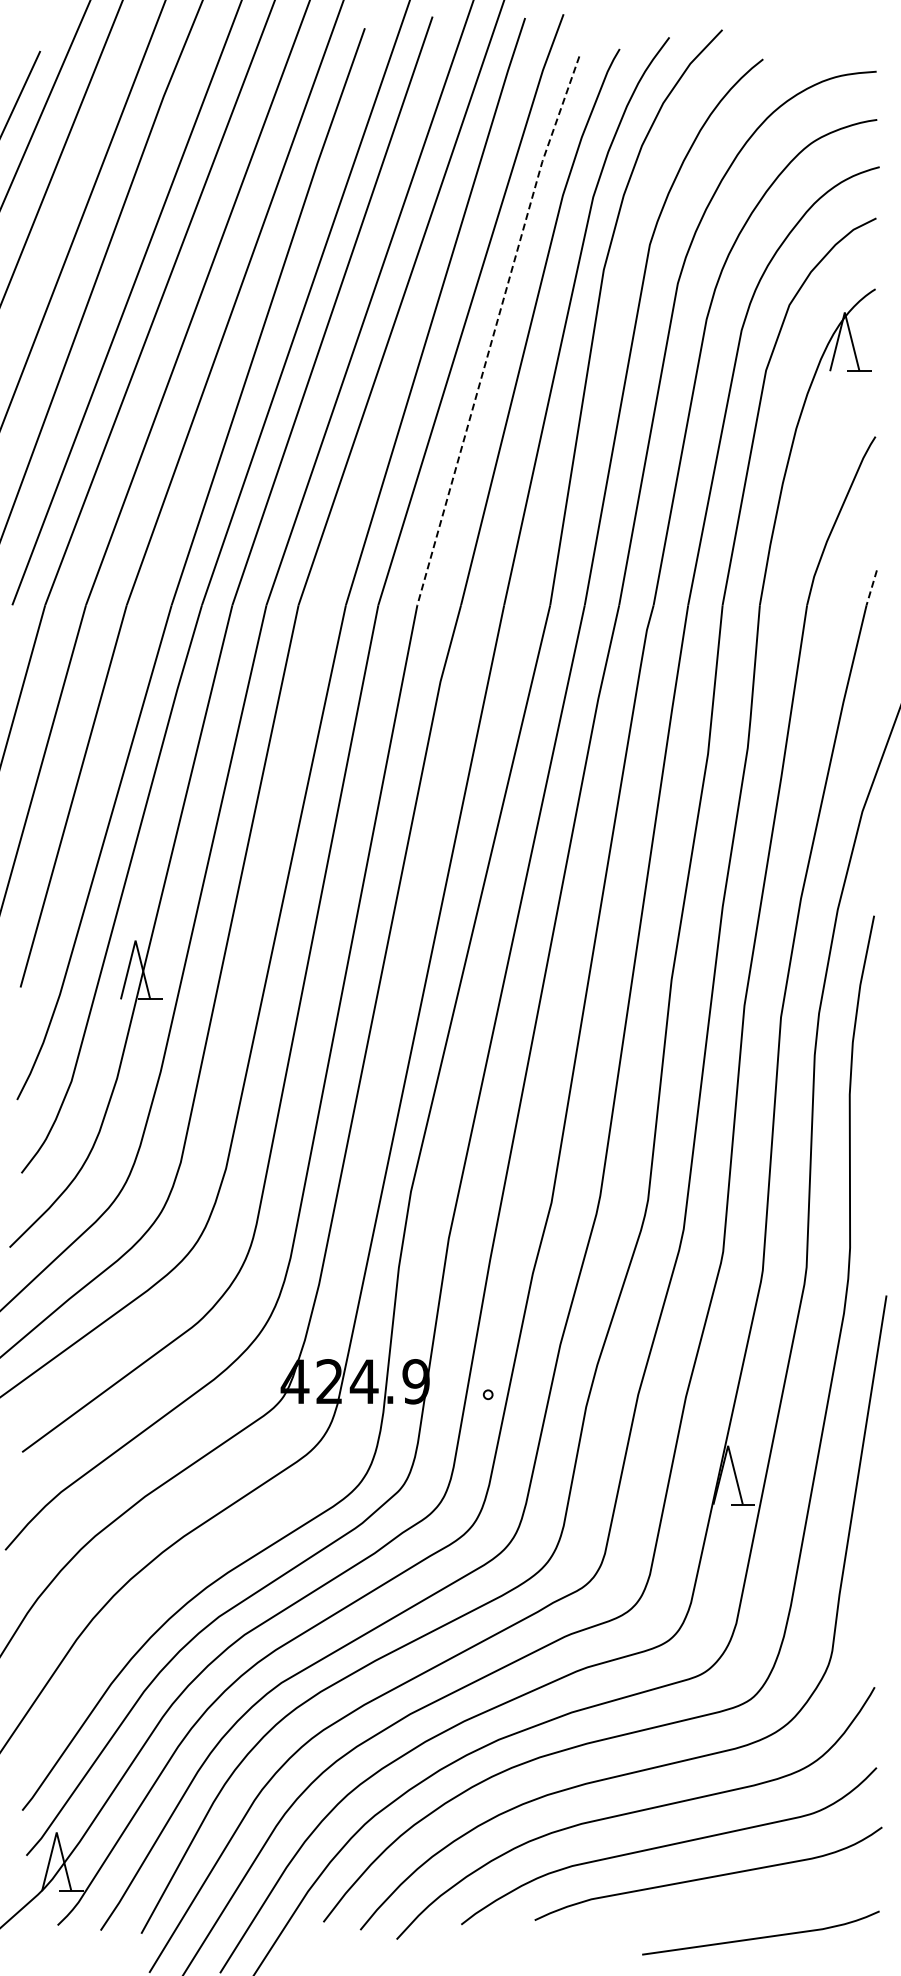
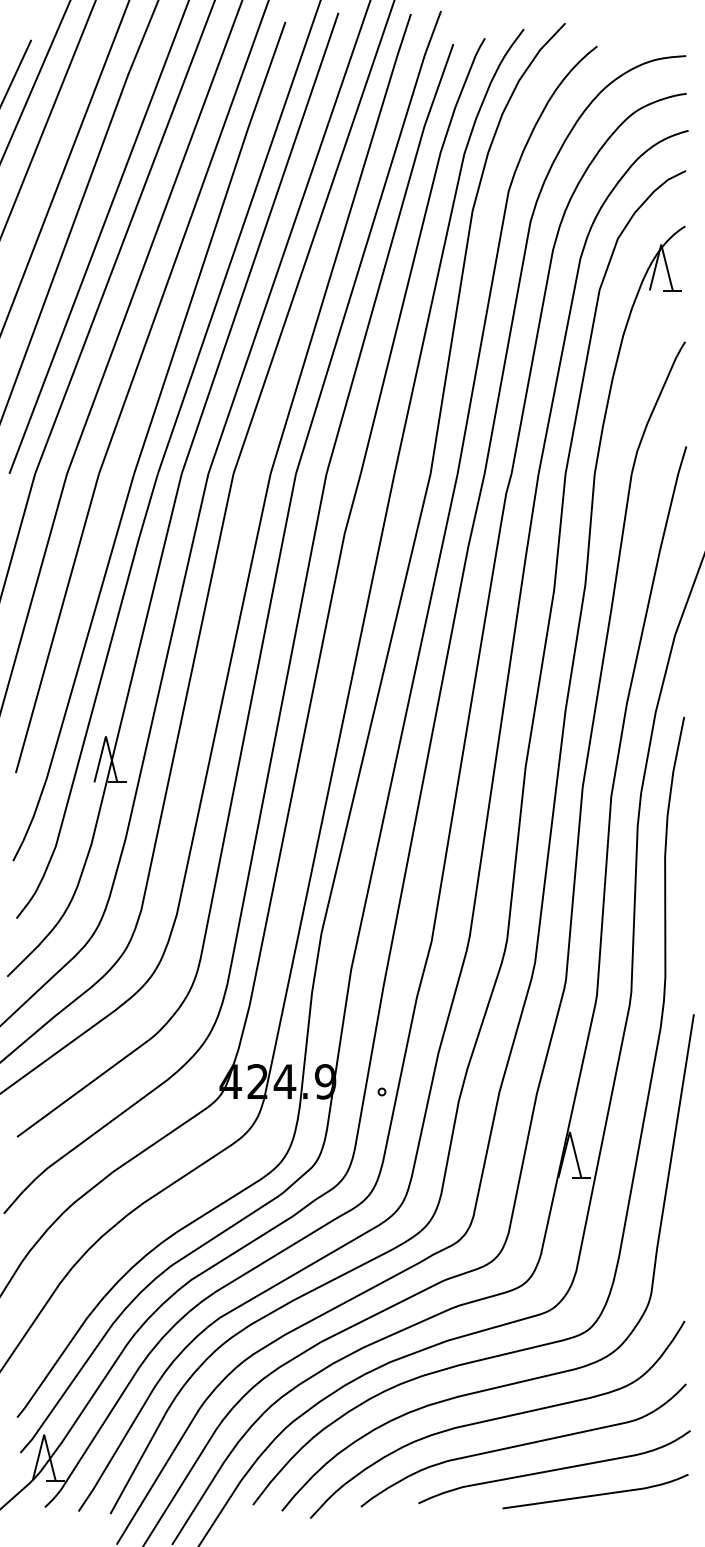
line: (495, 329) -> (387, 257), dashed -> solid
line: (871, 588) -> (682, 460), dashed -> solid
curve: (761, 1936) -> (596, 1494), moved

